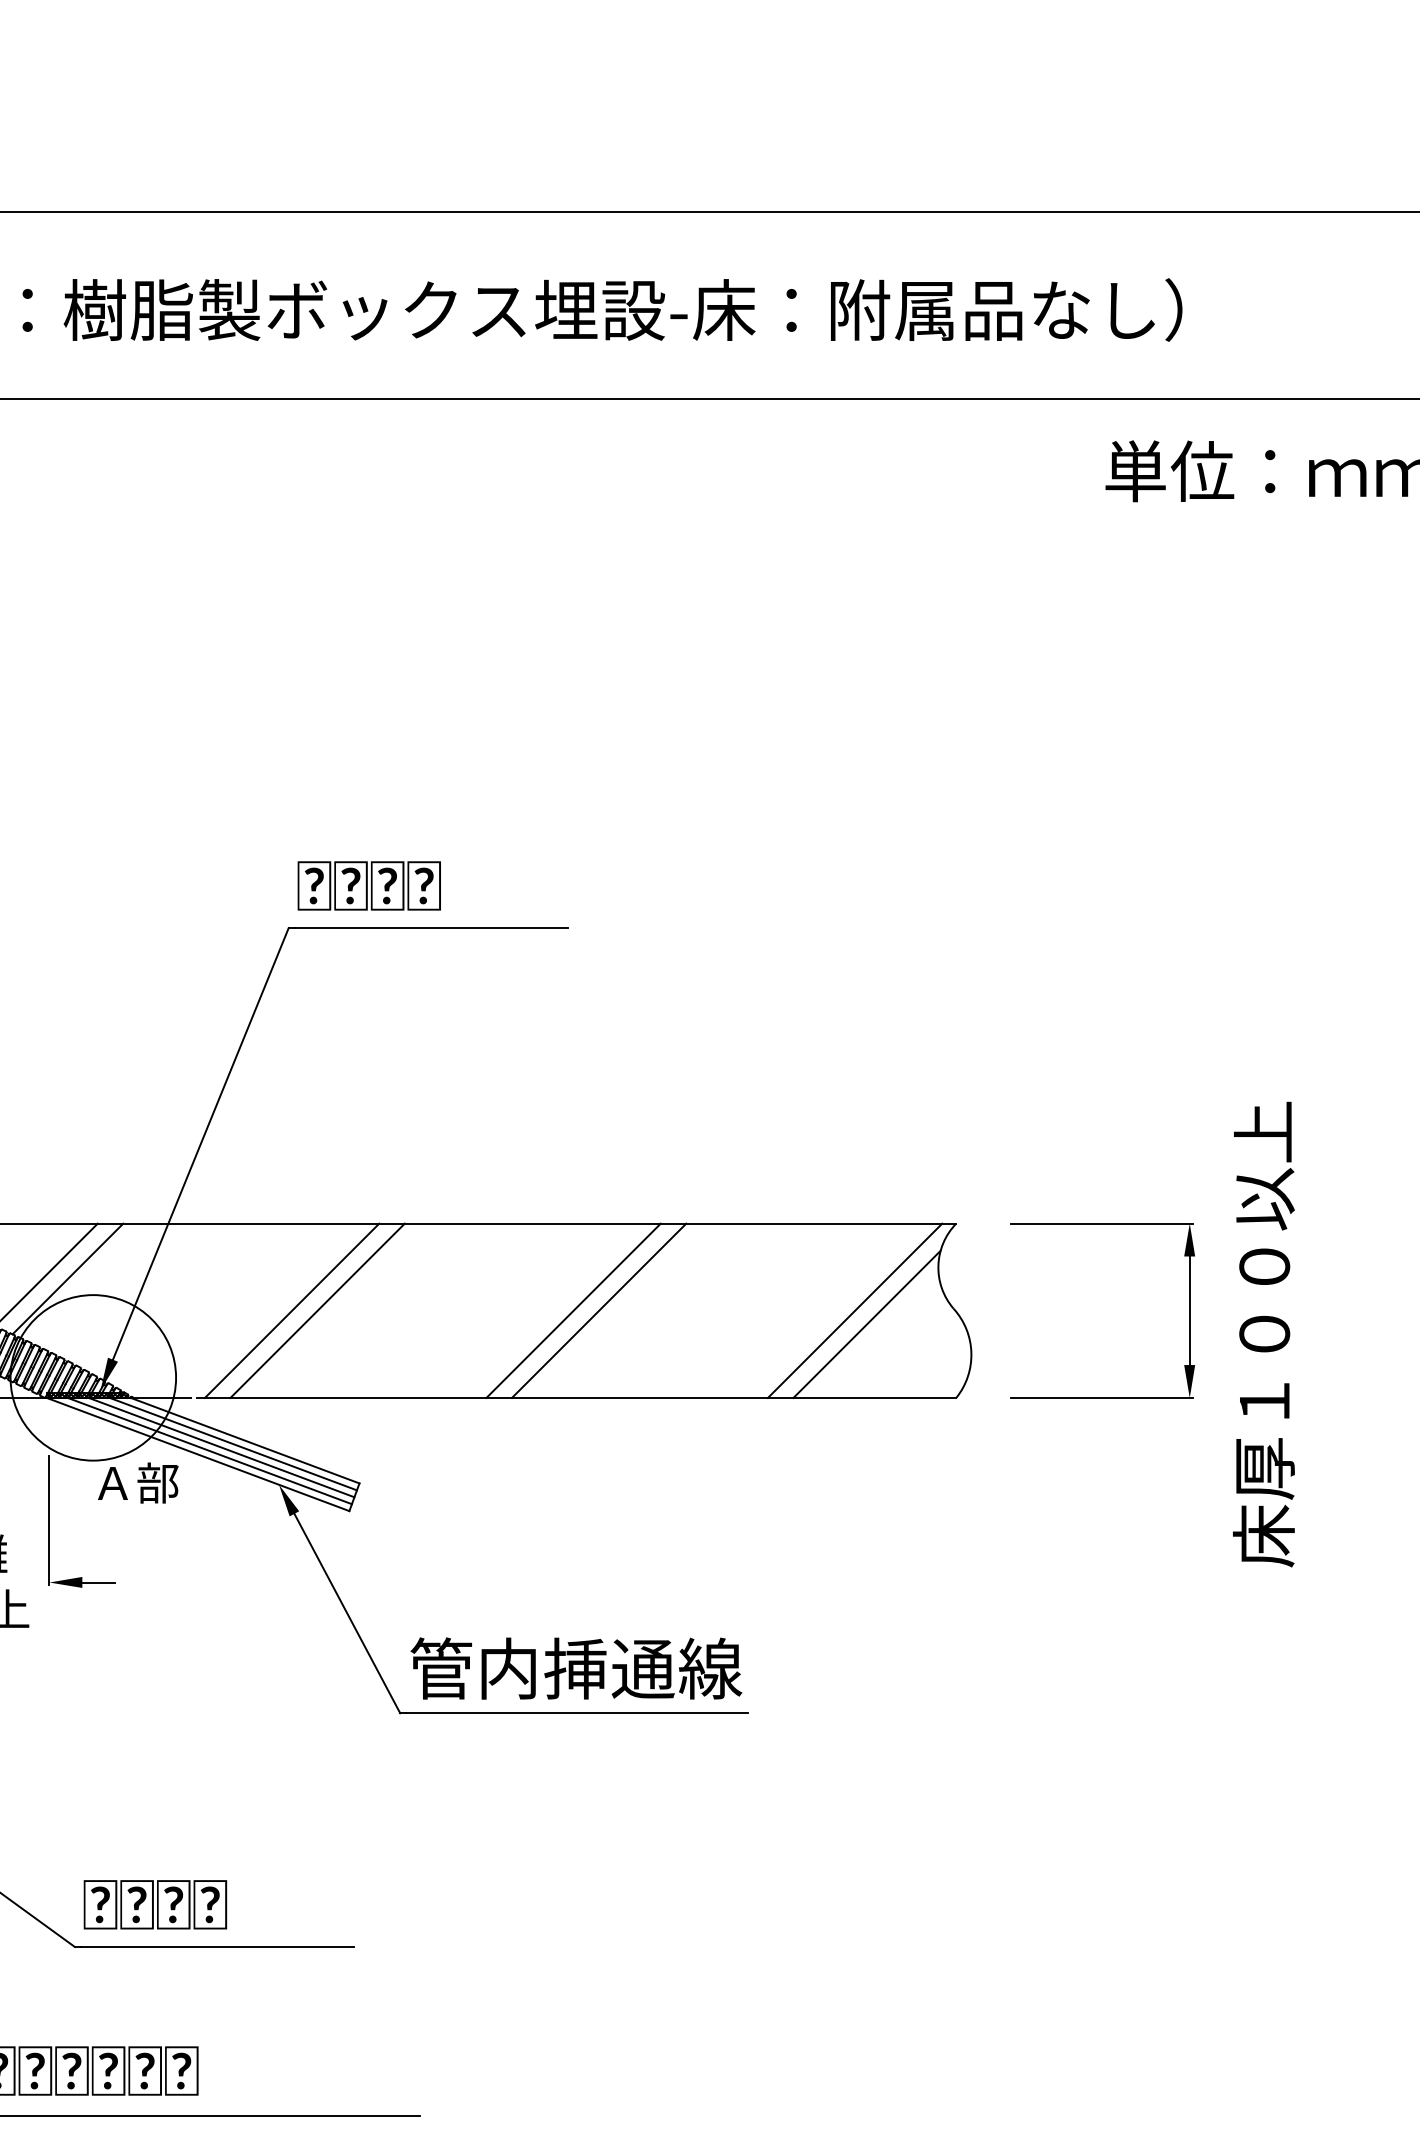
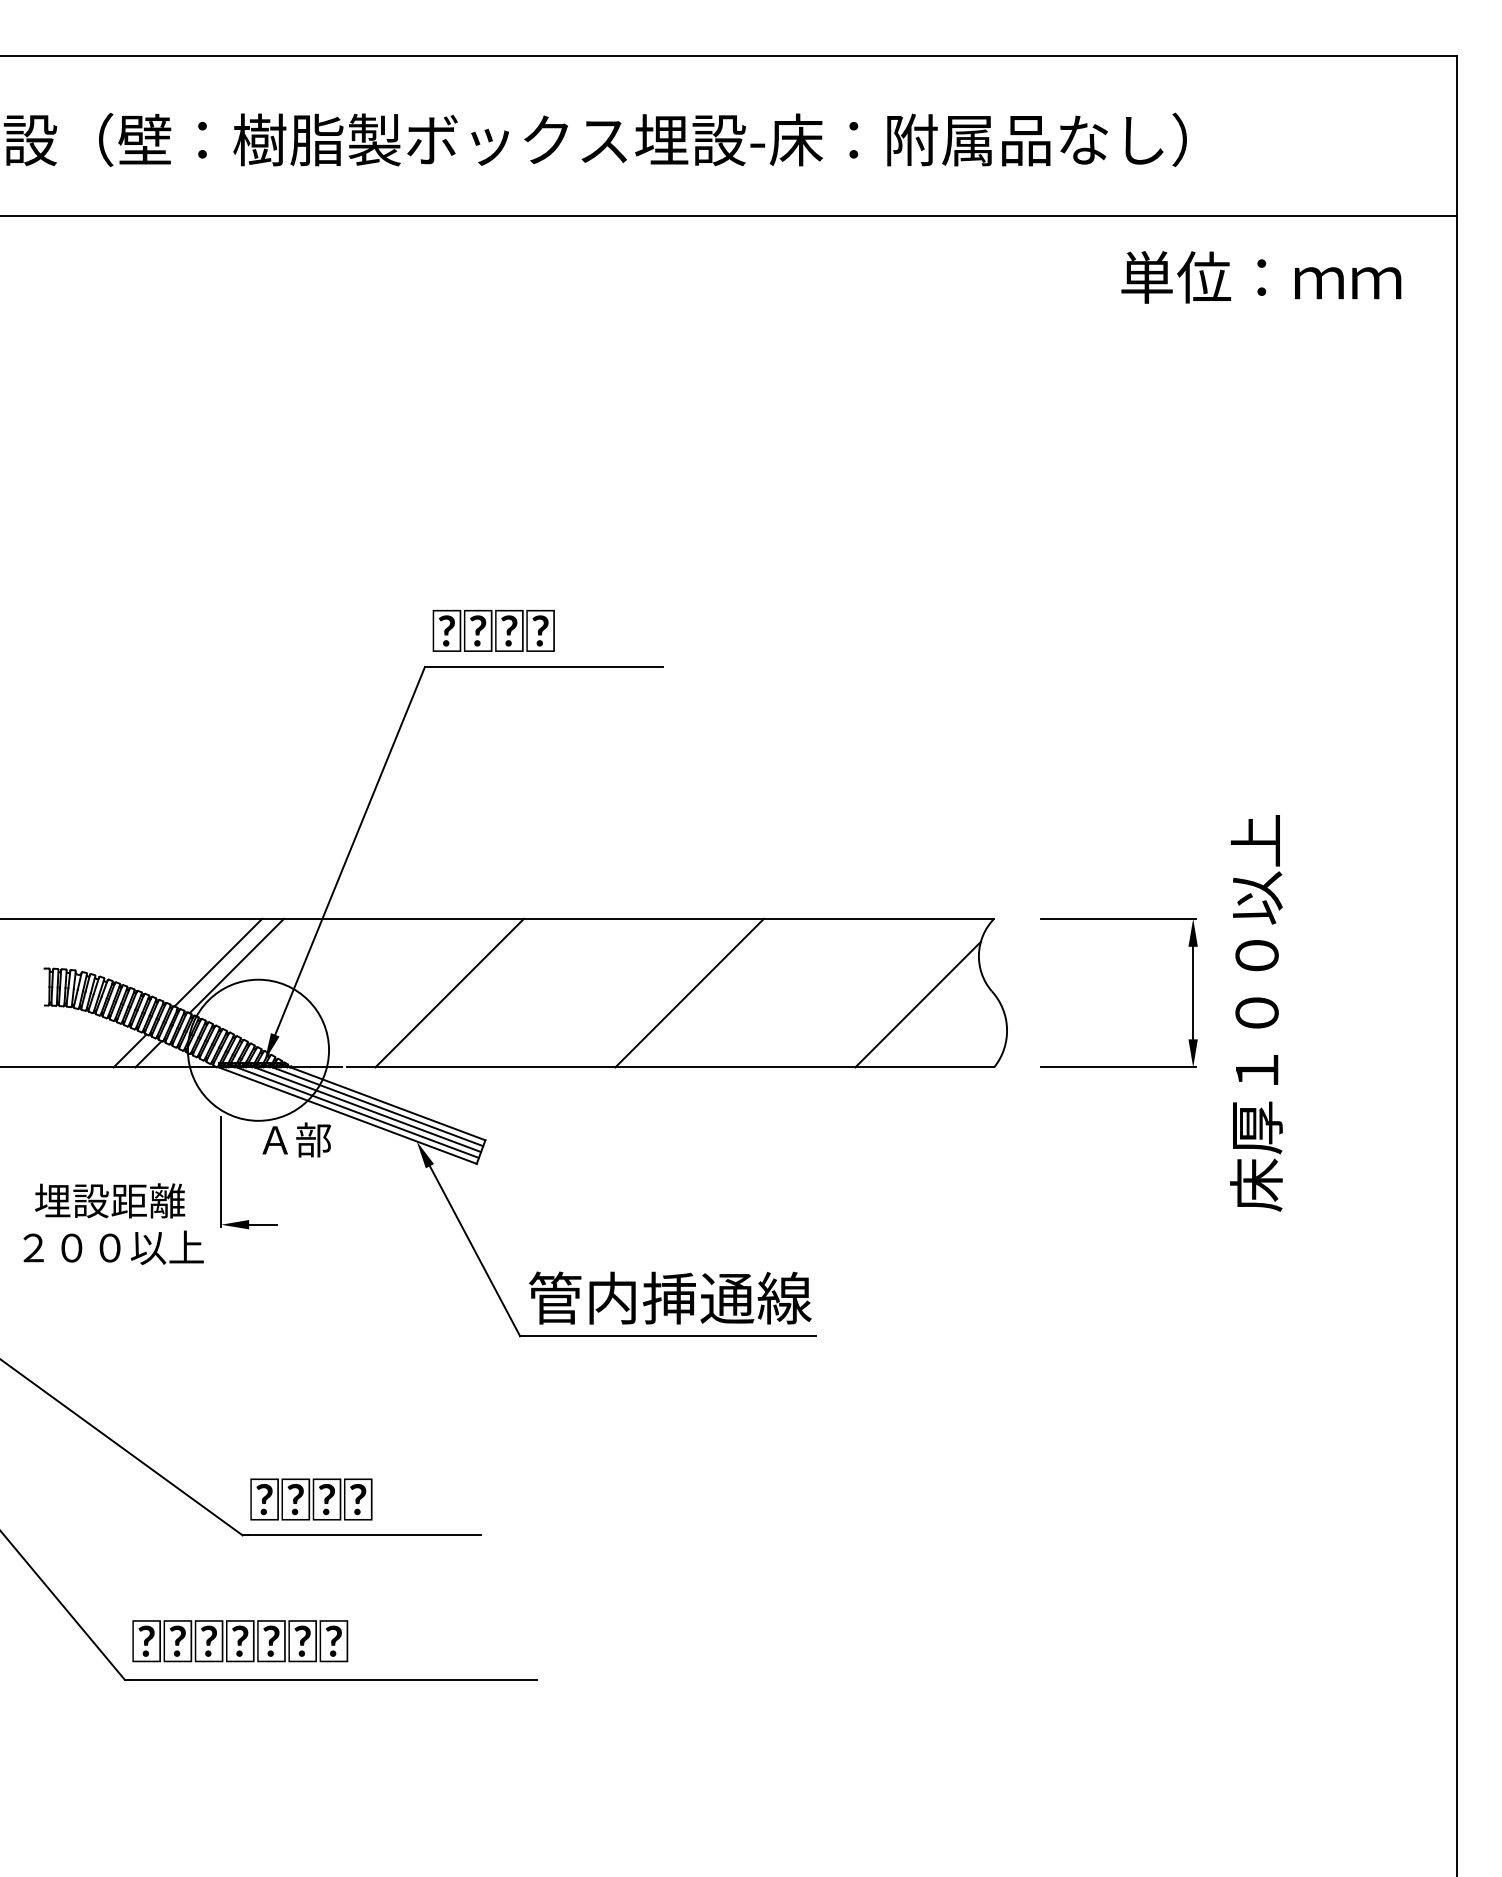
line: (291, 1310) -> (427, 992), removed
line: (573, 1310) -> (667, 992), removed
line: (854, 1310) -> (907, 992), removed

